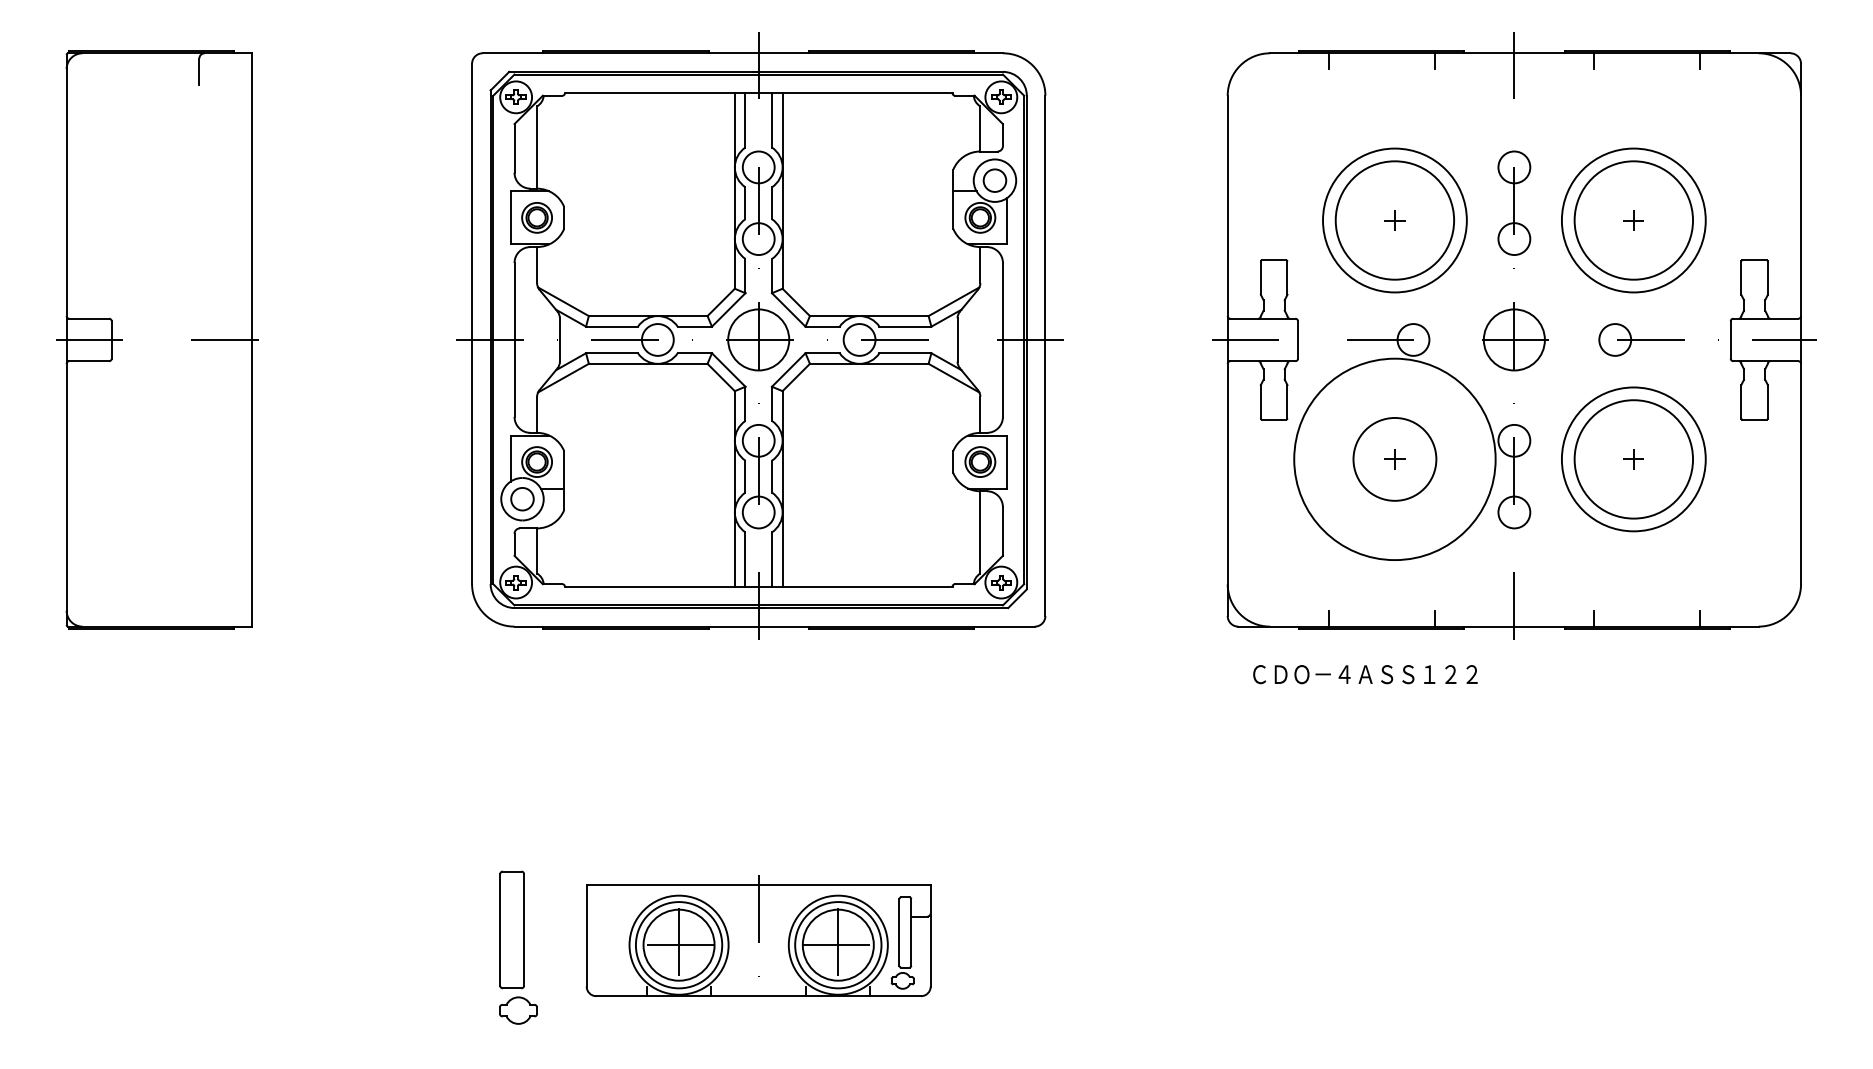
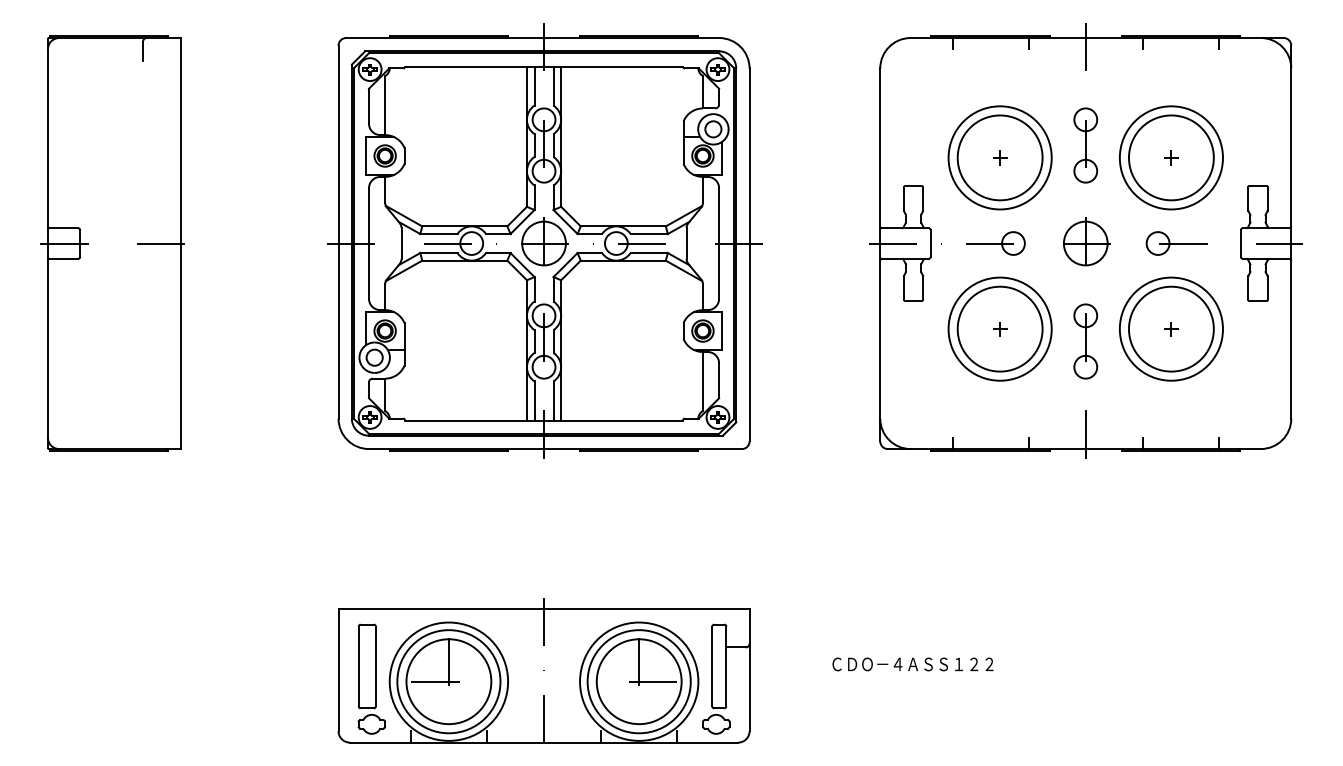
circle: (1394, 458) -> (999, 328), size x0.71
circle: (1394, 458) -> (999, 328), size x1.43
text: (1364, 674) -> (912, 664), moved
part: (757, 935) -> (543, 670), size x1.67

